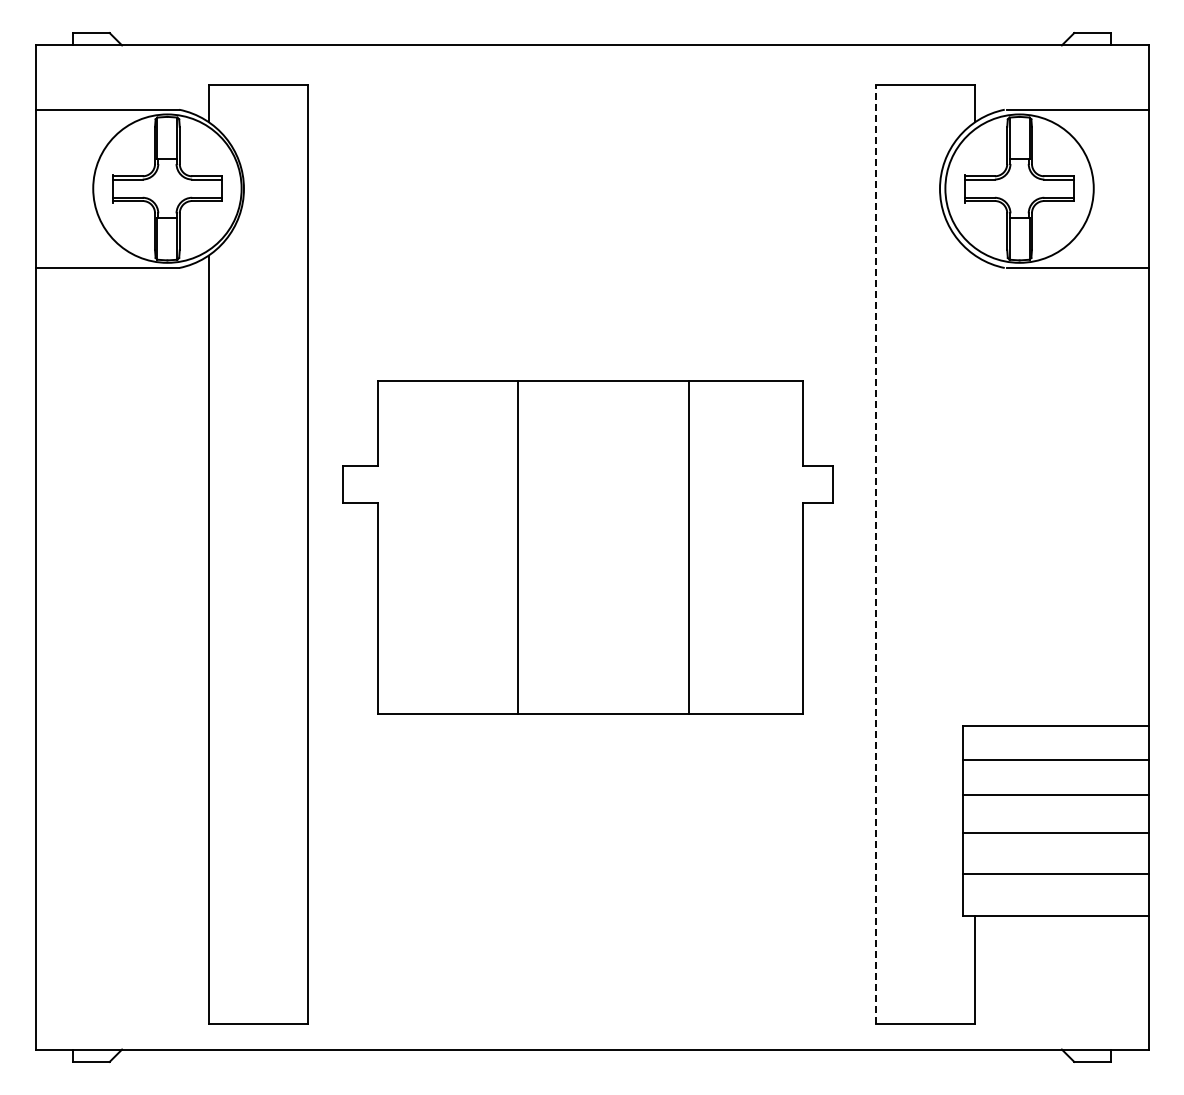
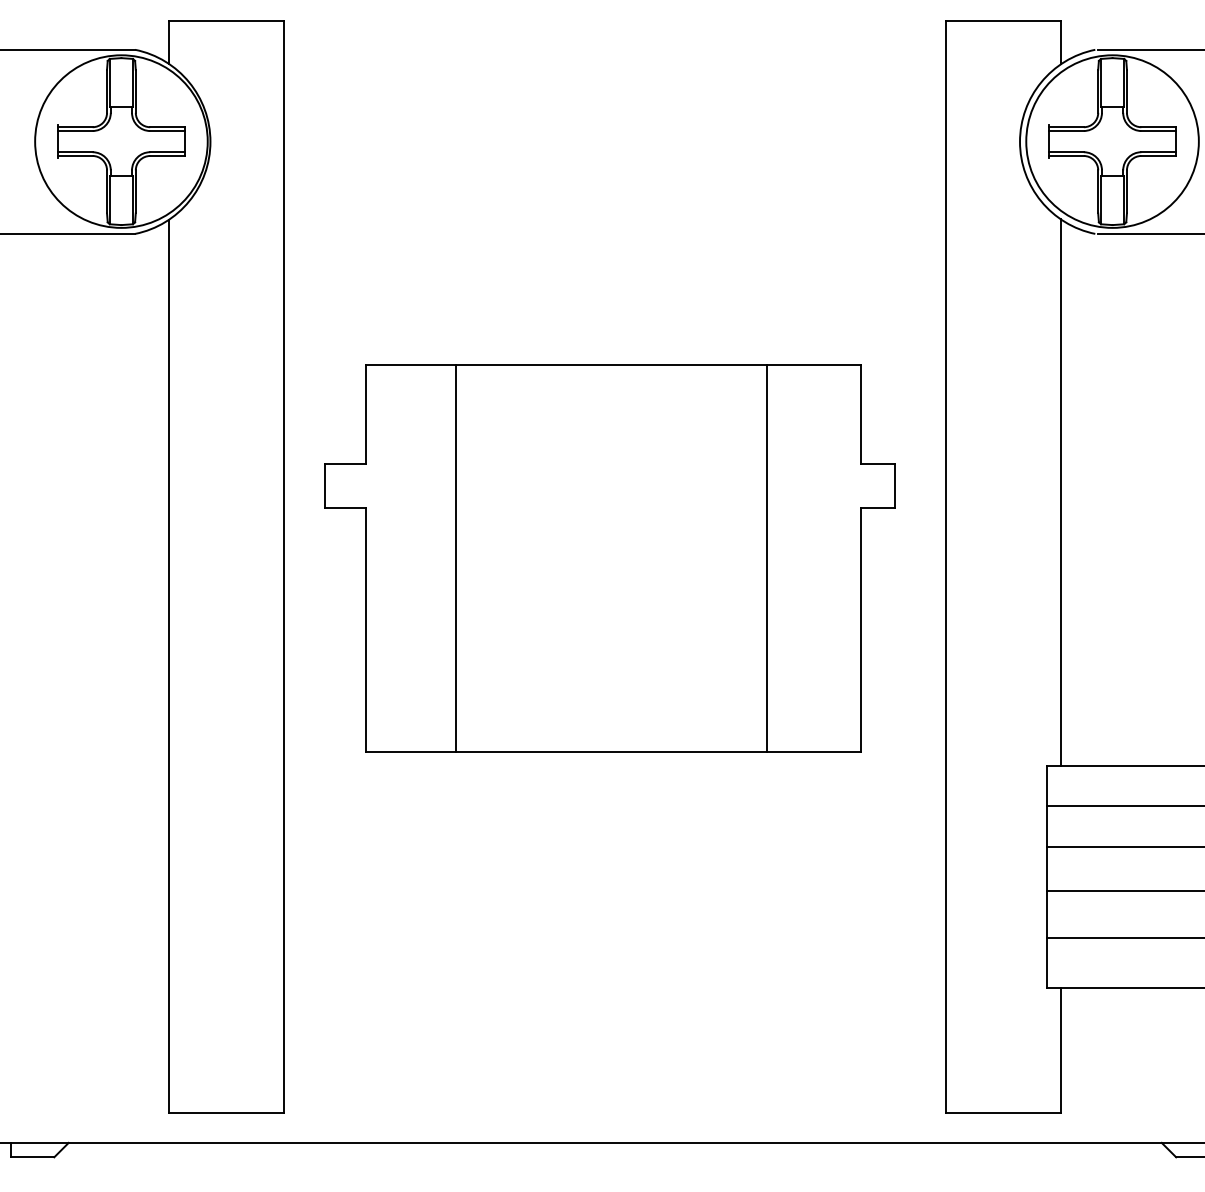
line: (975, 490) -> (1061, 492), added
line: (518, 546) -> (456, 557), moved
line: (689, 546) -> (767, 557), moved
line: (876, 554) -> (946, 567), dashed -> solid

